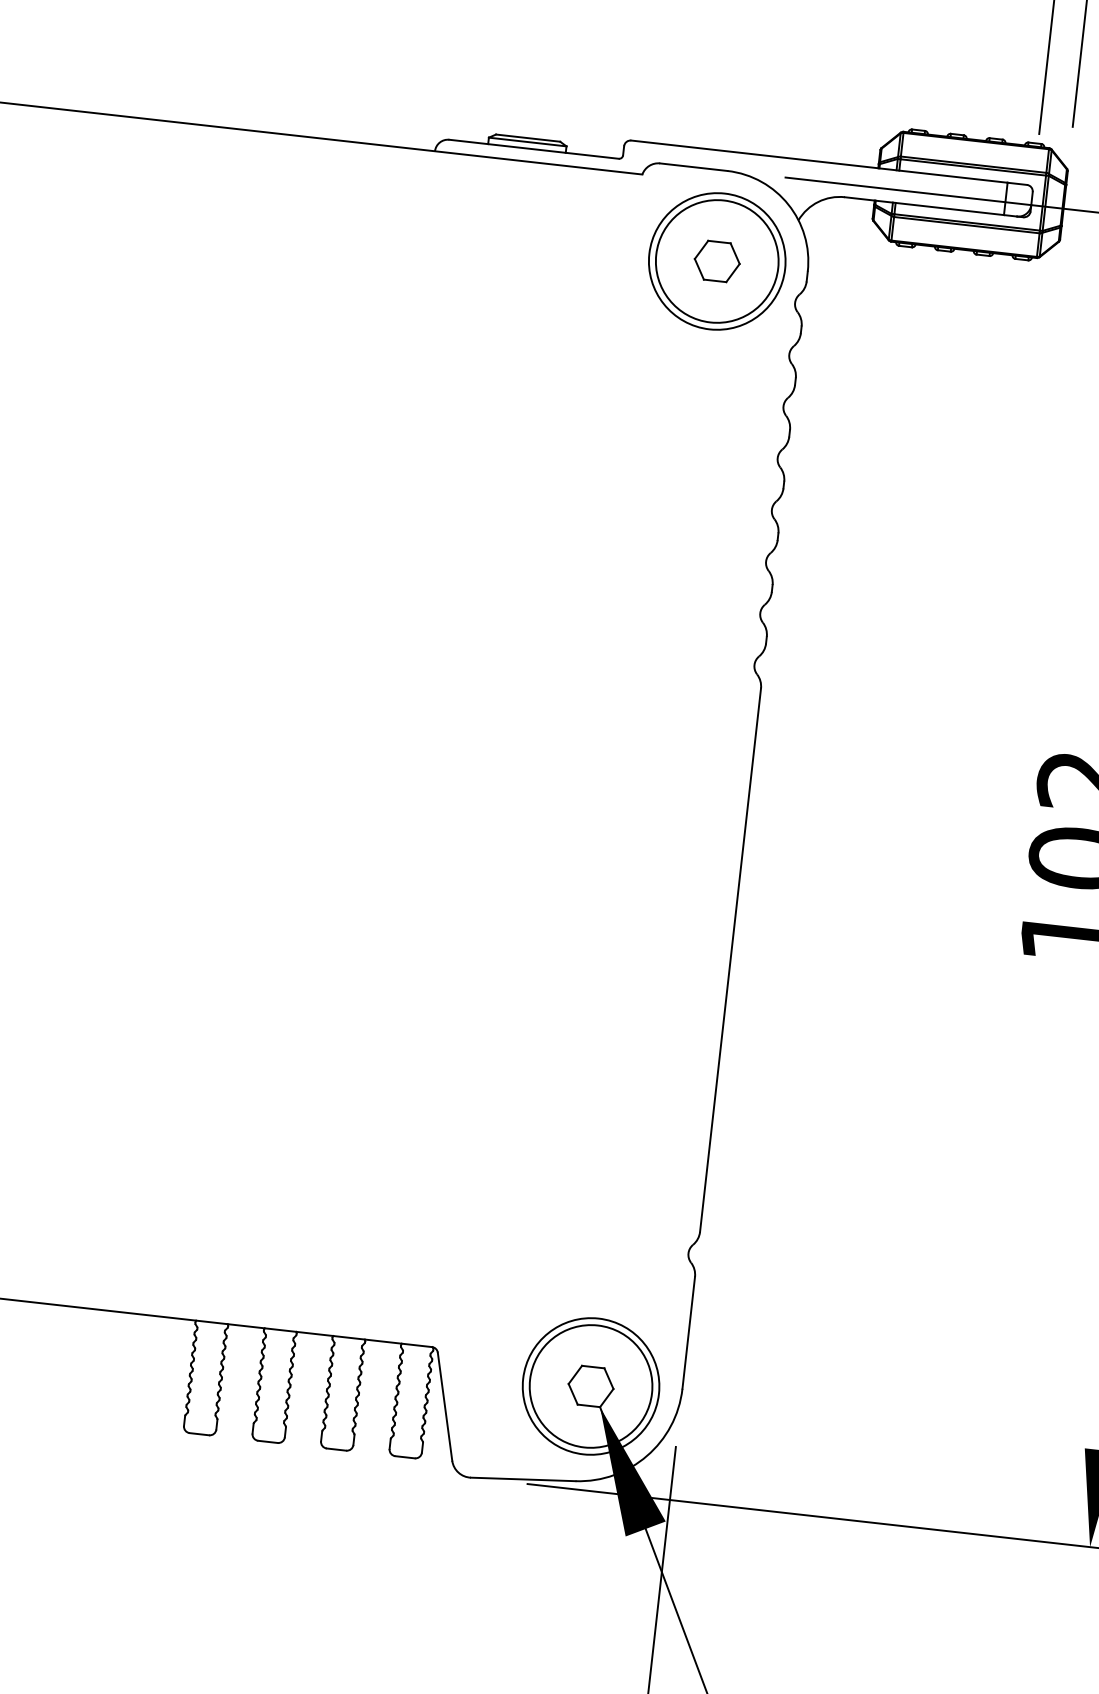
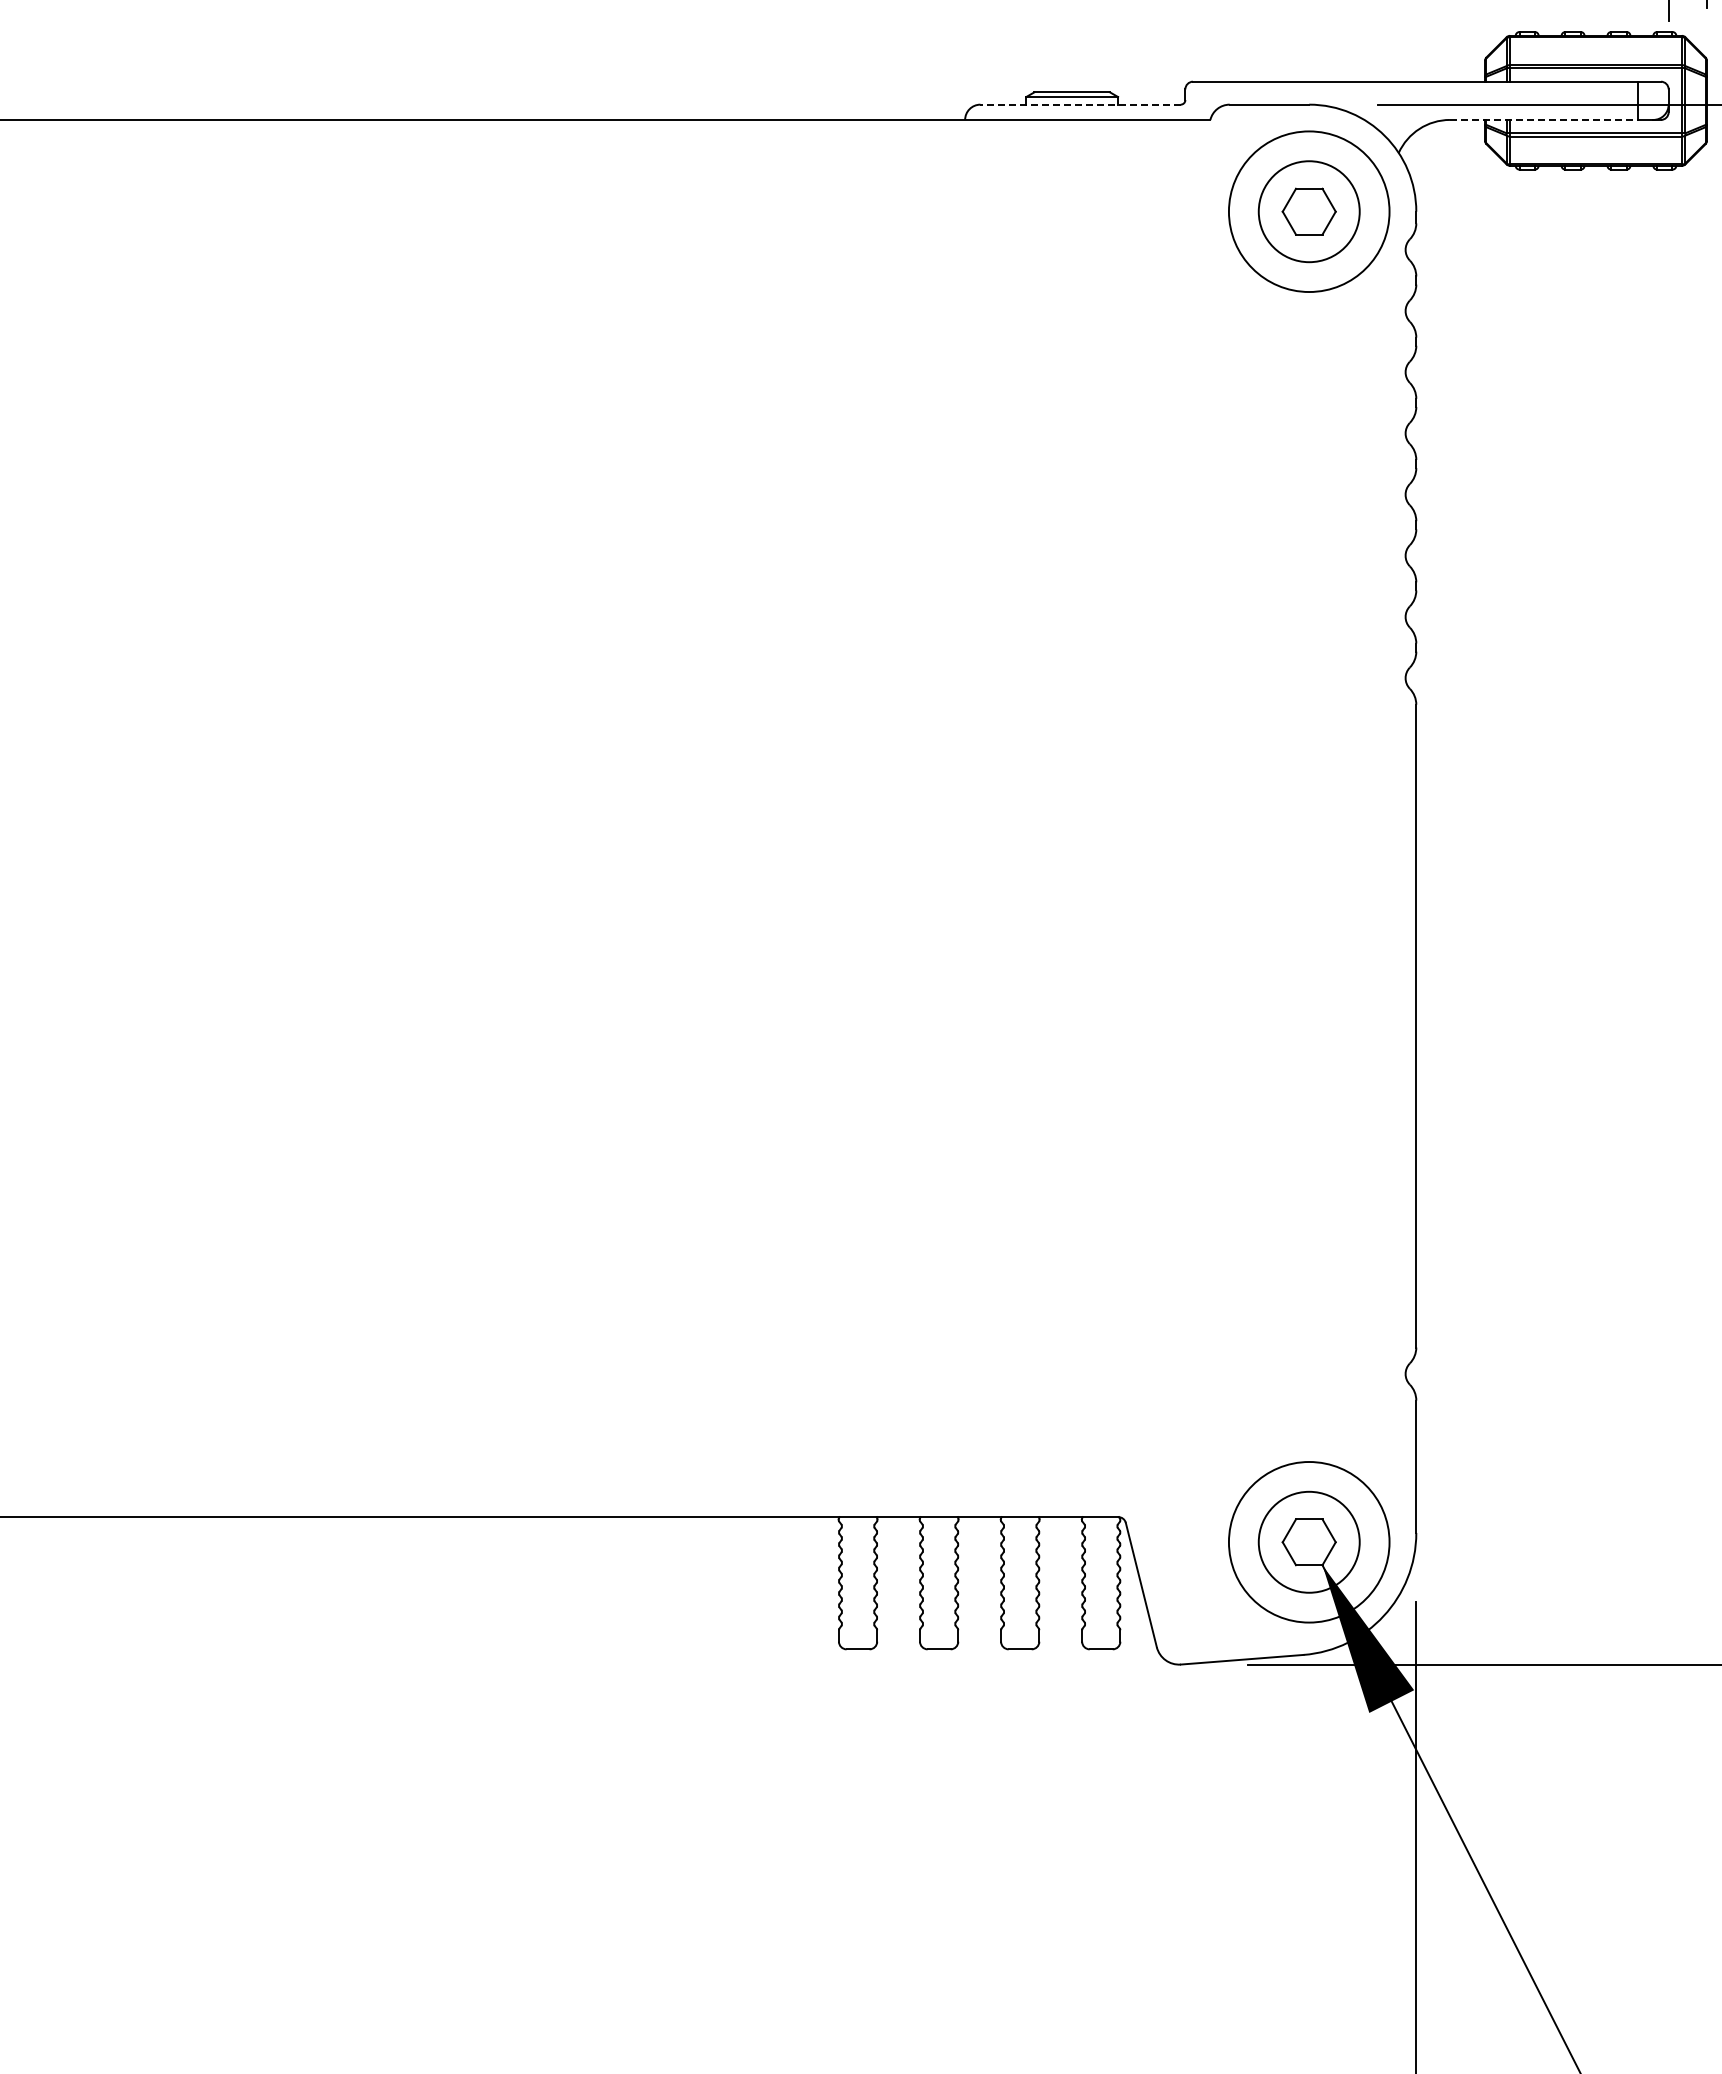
line: (534, 149) -> (1080, 104), solid -> dashed
line: (924, 205) -> (1544, 119), solid -> dashed
circle: (717, 261) -> (1309, 211), size x0.7
circle: (591, 1386) -> (1309, 1542), size x0.7

